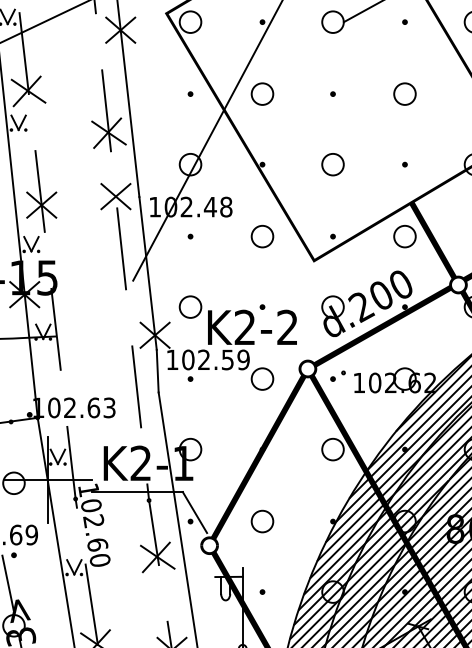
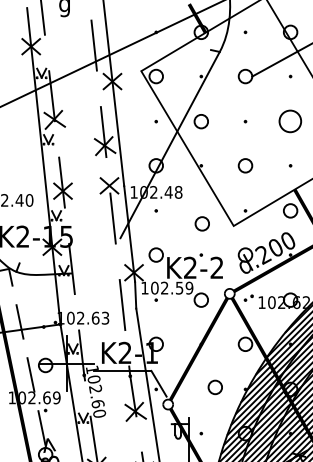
circle: (404, 93) -> (290, 121), size x1.6
circle: (261, 235) -> (201, 223), moved
circle: (261, 521) -> (214, 387), moved

